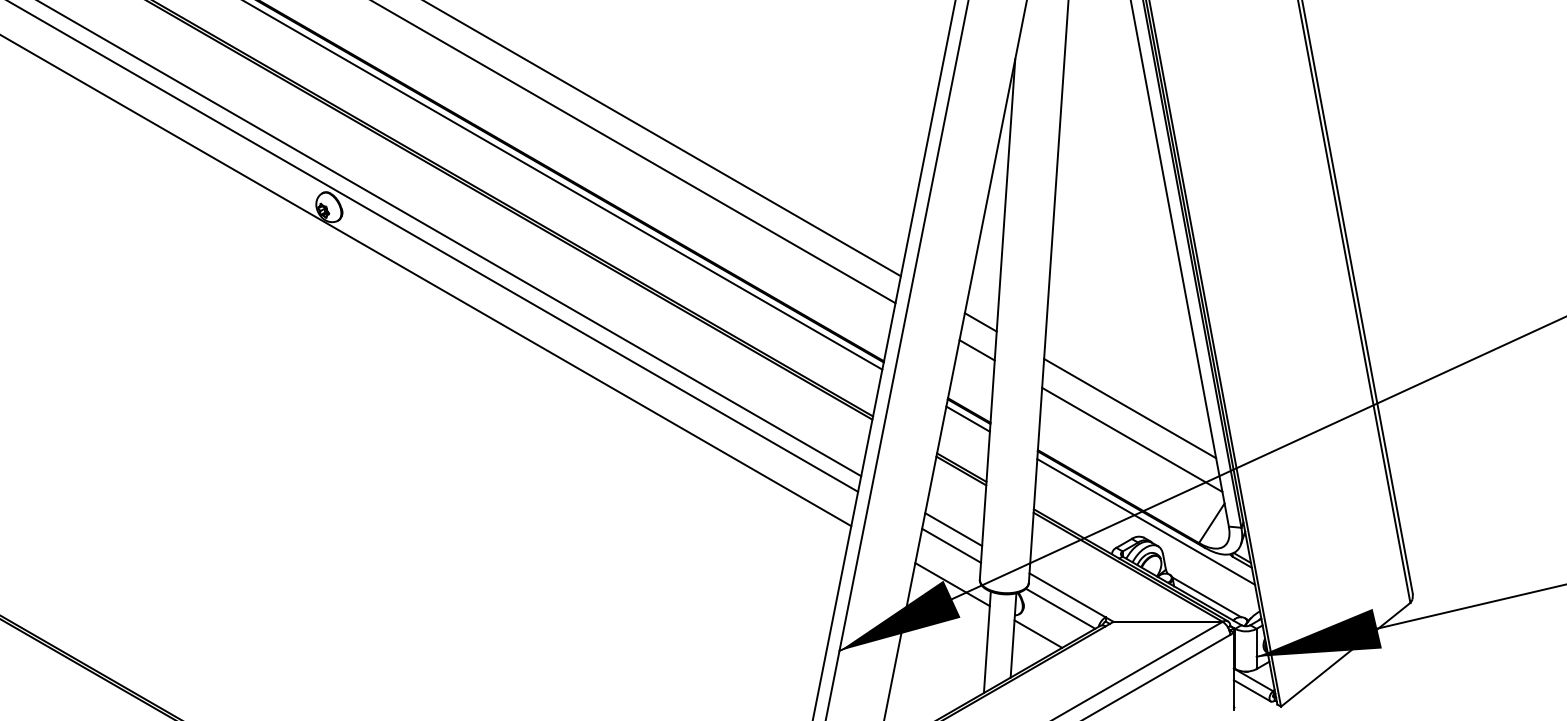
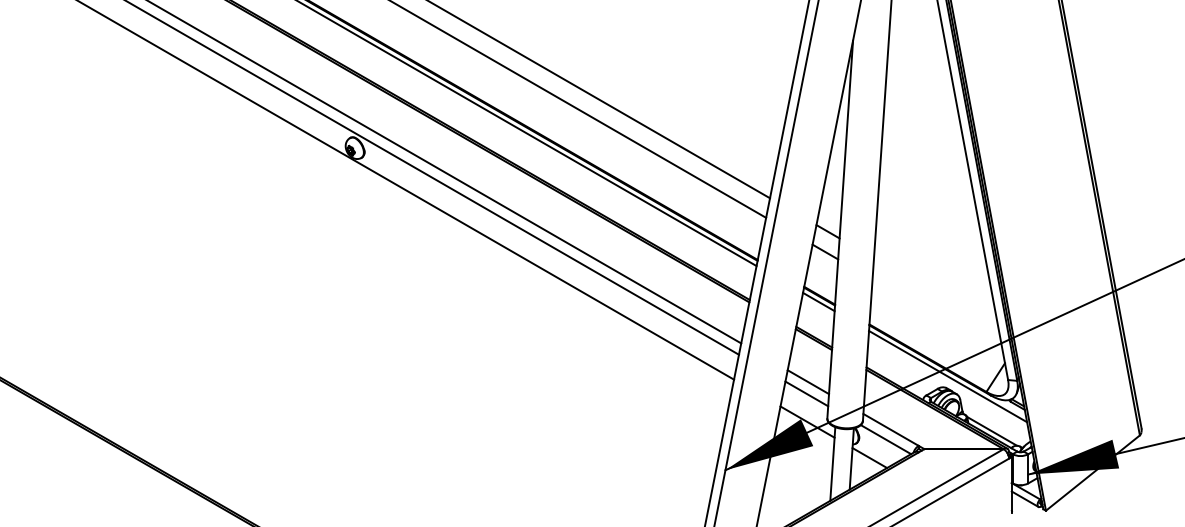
line: (1130, 408) -> (936, 294), removed
line: (1131, 439) -> (937, 316), removed

